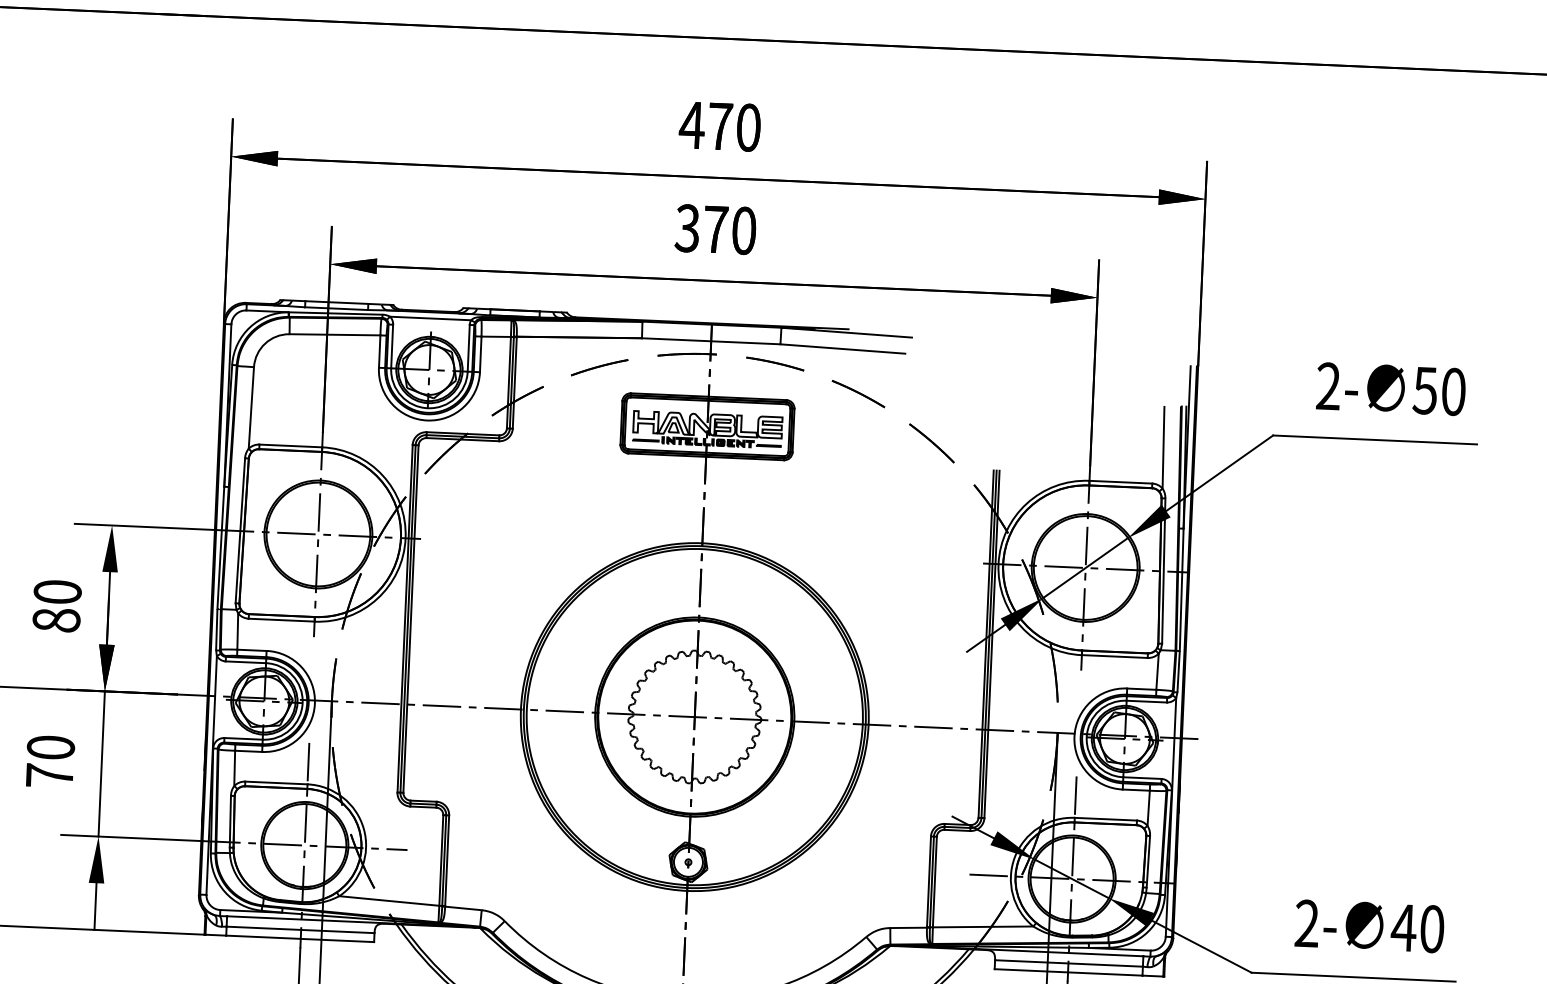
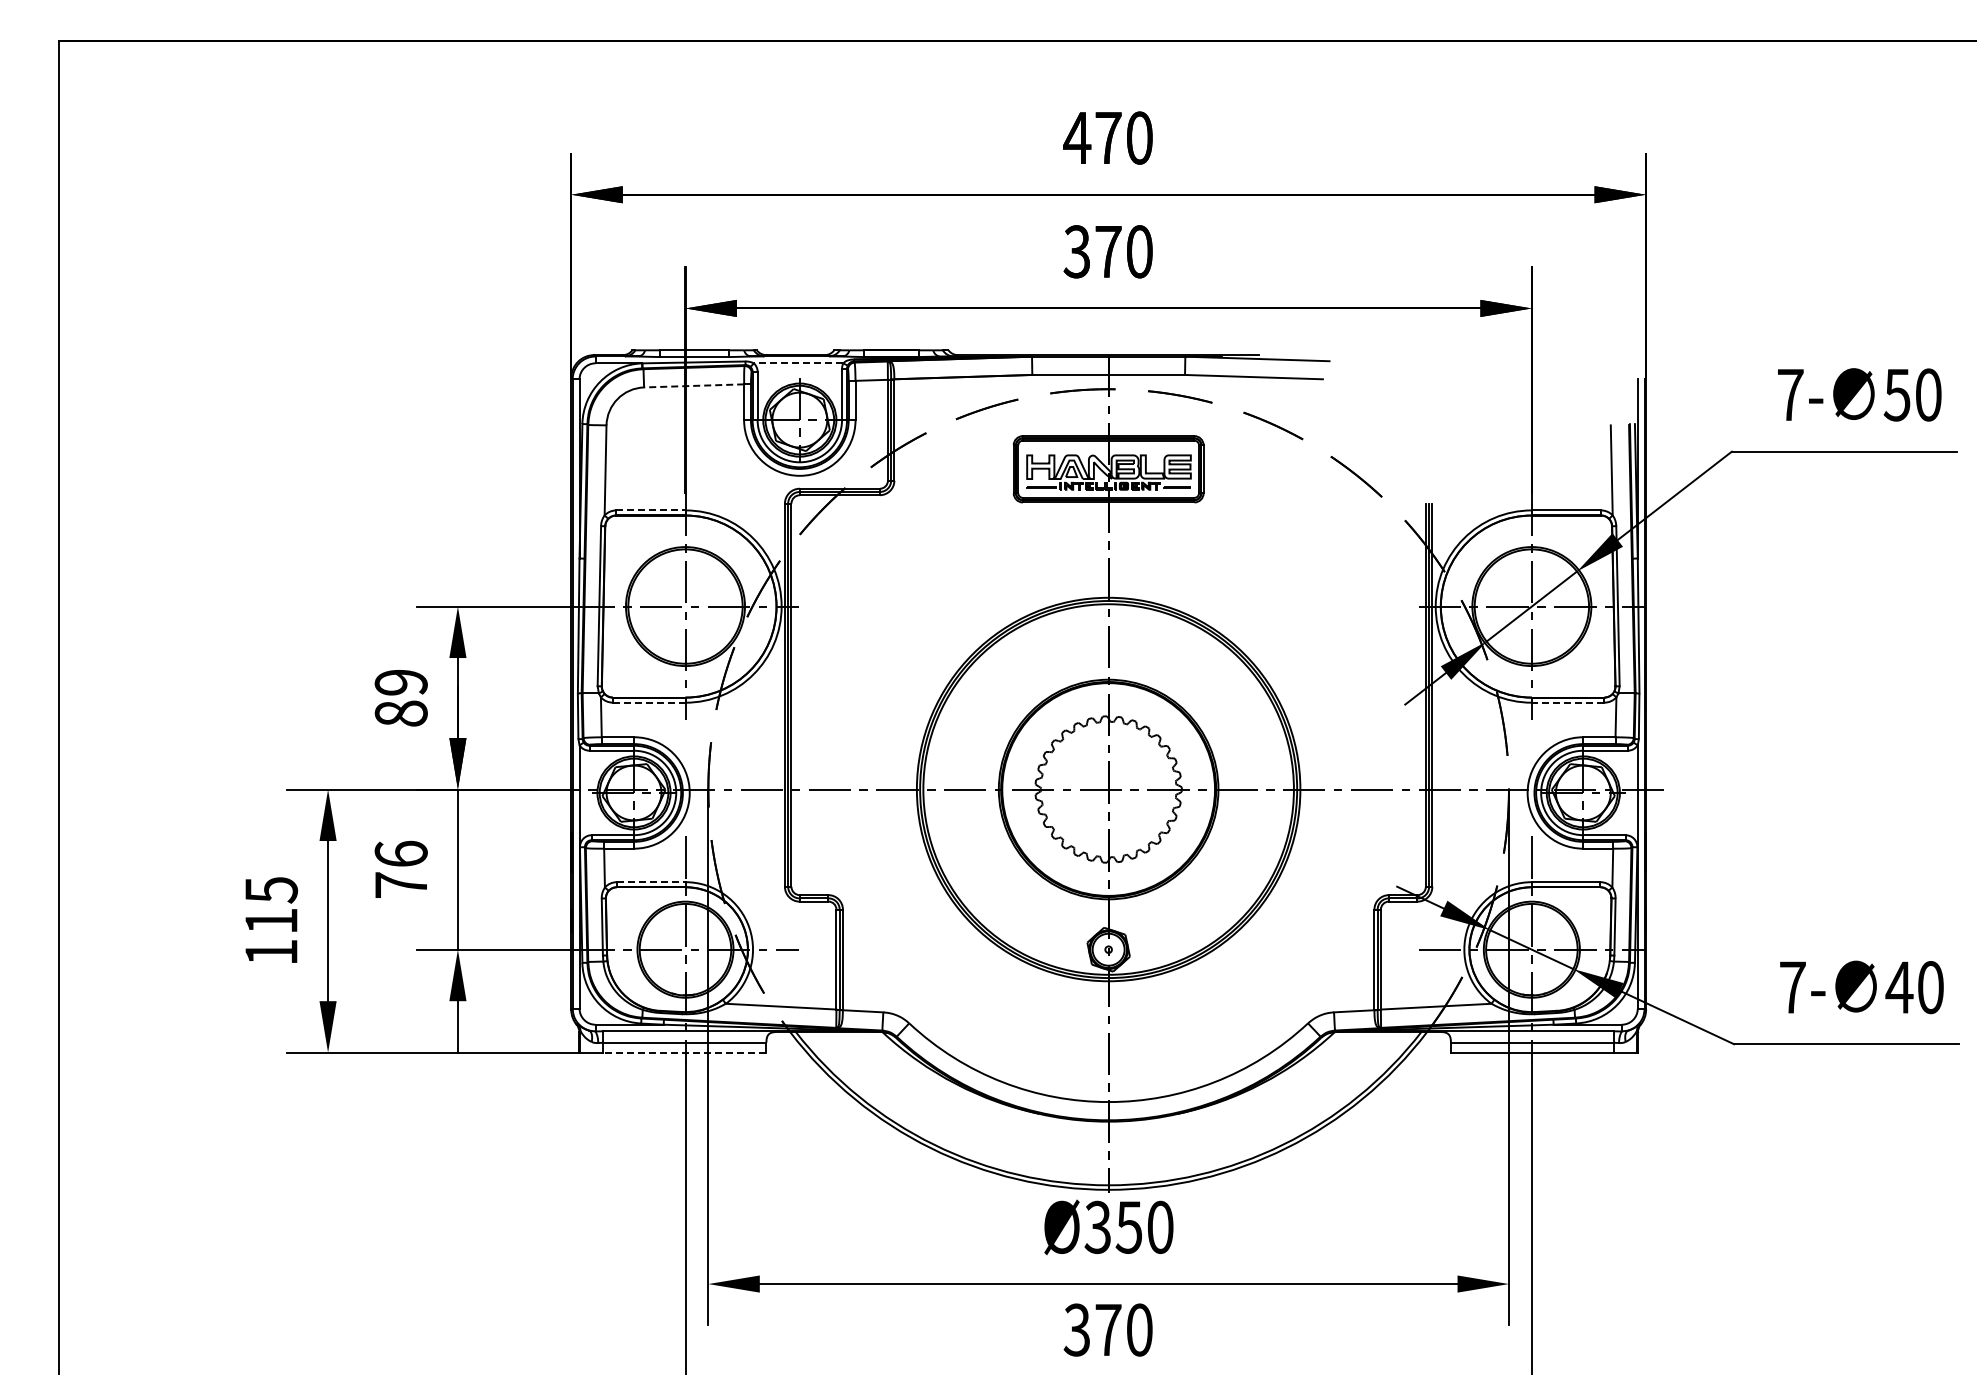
line: (430, 318) -> (798, 363), solid -> dashed
line: (334, 334) -> (693, 385), solid -> dashed
text: (1328, 385) -> (1790, 394), 2- -> 7-
line: (290, 446) -> (650, 510), solid -> dashed
text: (57, 592) -> (400, 682), 80 -> 89
line: (281, 620) -> (648, 702), solid -> dashed
line: (1114, 656) -> (1567, 702), solid -> dashed
text: (50, 747) -> (400, 853), 70 -> 76
line: (276, 783) -> (651, 882), solid -> dashed
text: (1306, 923) -> (1792, 987), 2- -> 7-
line: (299, 938) -> (684, 1052), solid -> dashed

